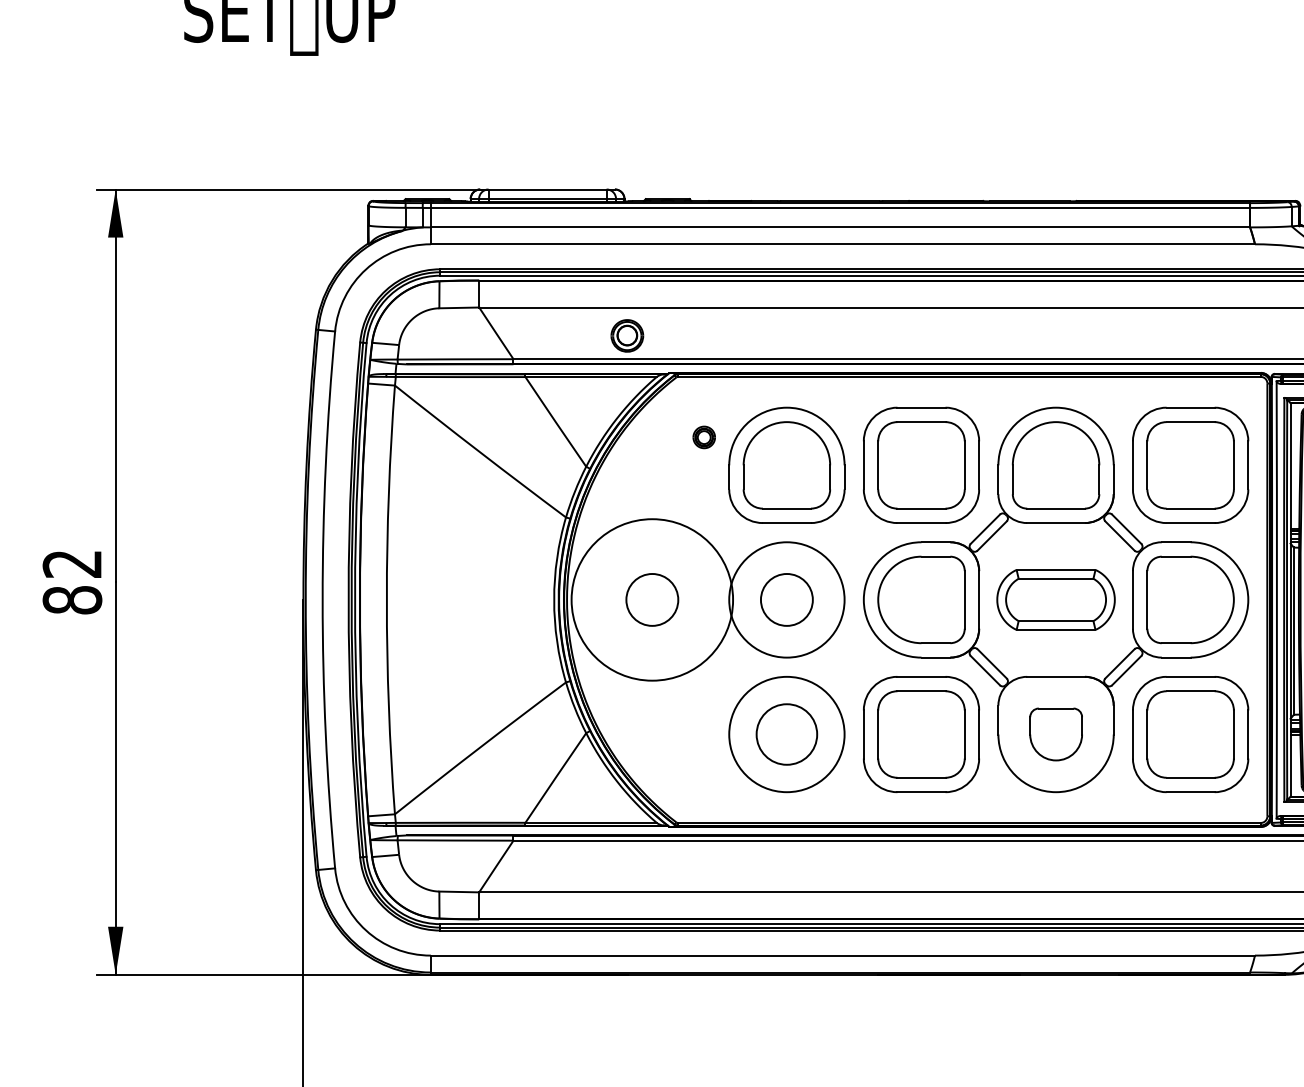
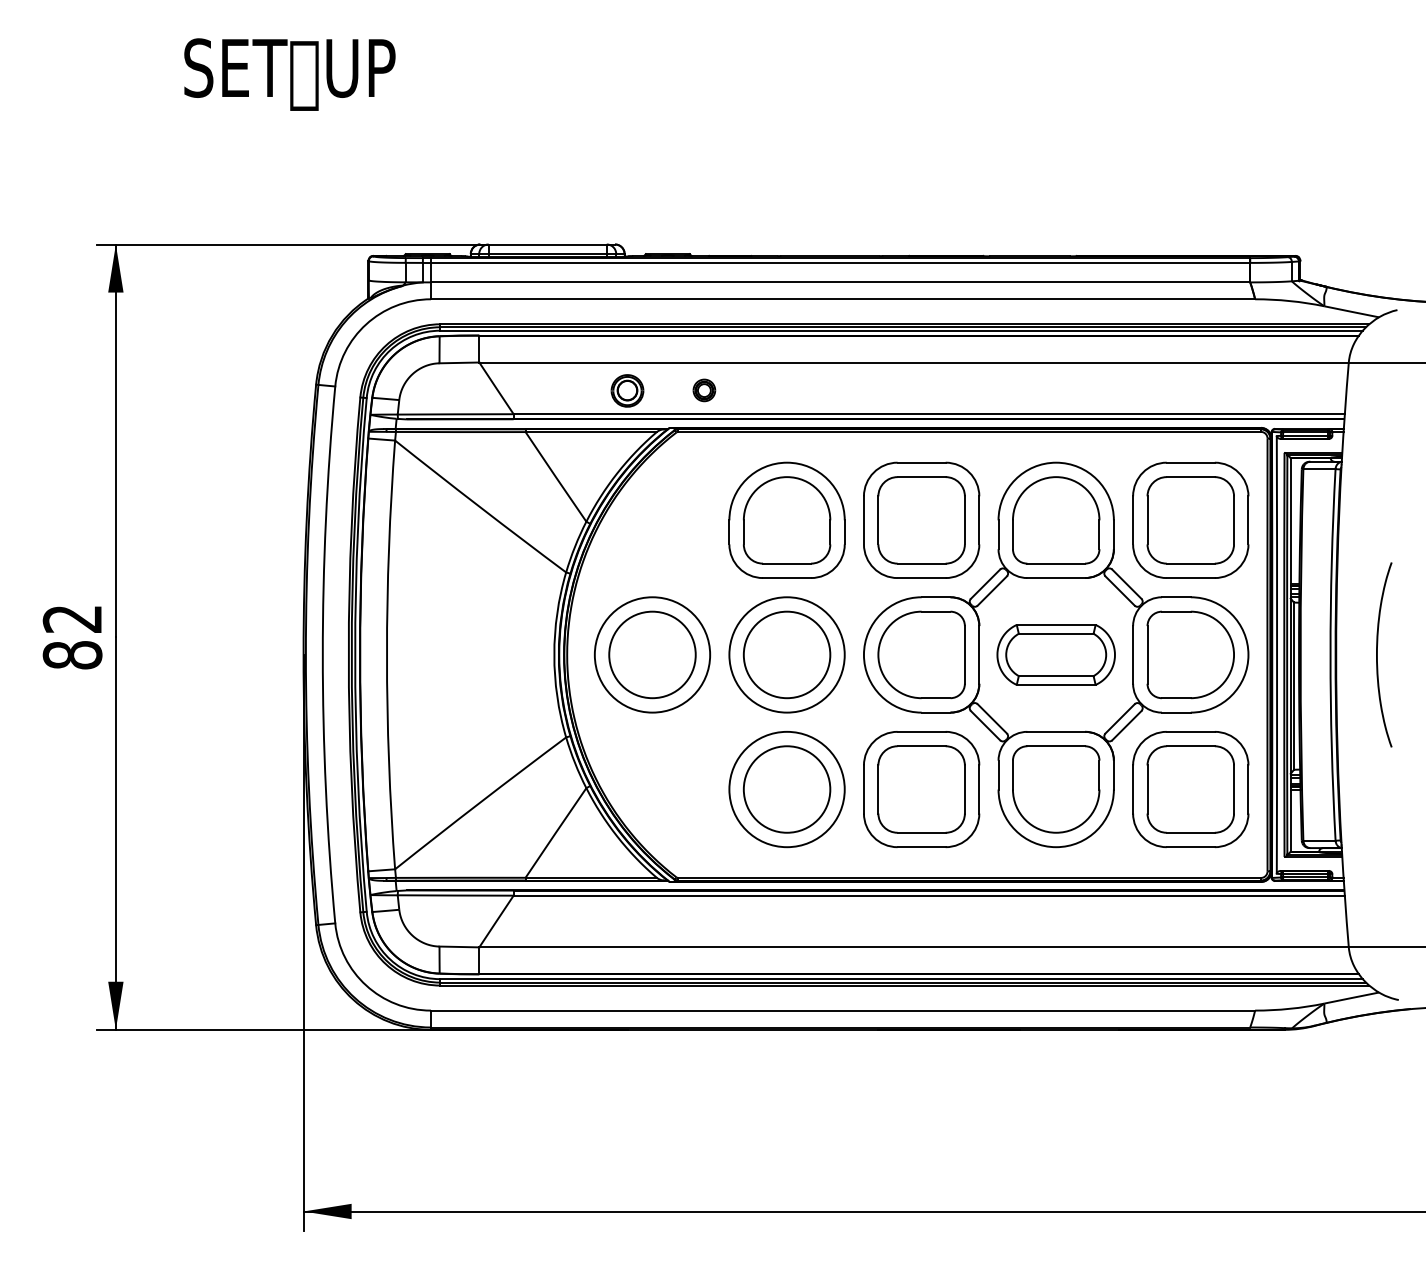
part: (704, 437) -> (704, 390), moved
circle: (652, 599) -> (652, 654), size x0.71
circle: (652, 599) -> (652, 654), size x1.67
circle: (786, 599) -> (786, 654), size x1.67
circle: (786, 734) -> (786, 789), size x1.43
part: (1056, 734) -> (1056, 789), size x1.67

